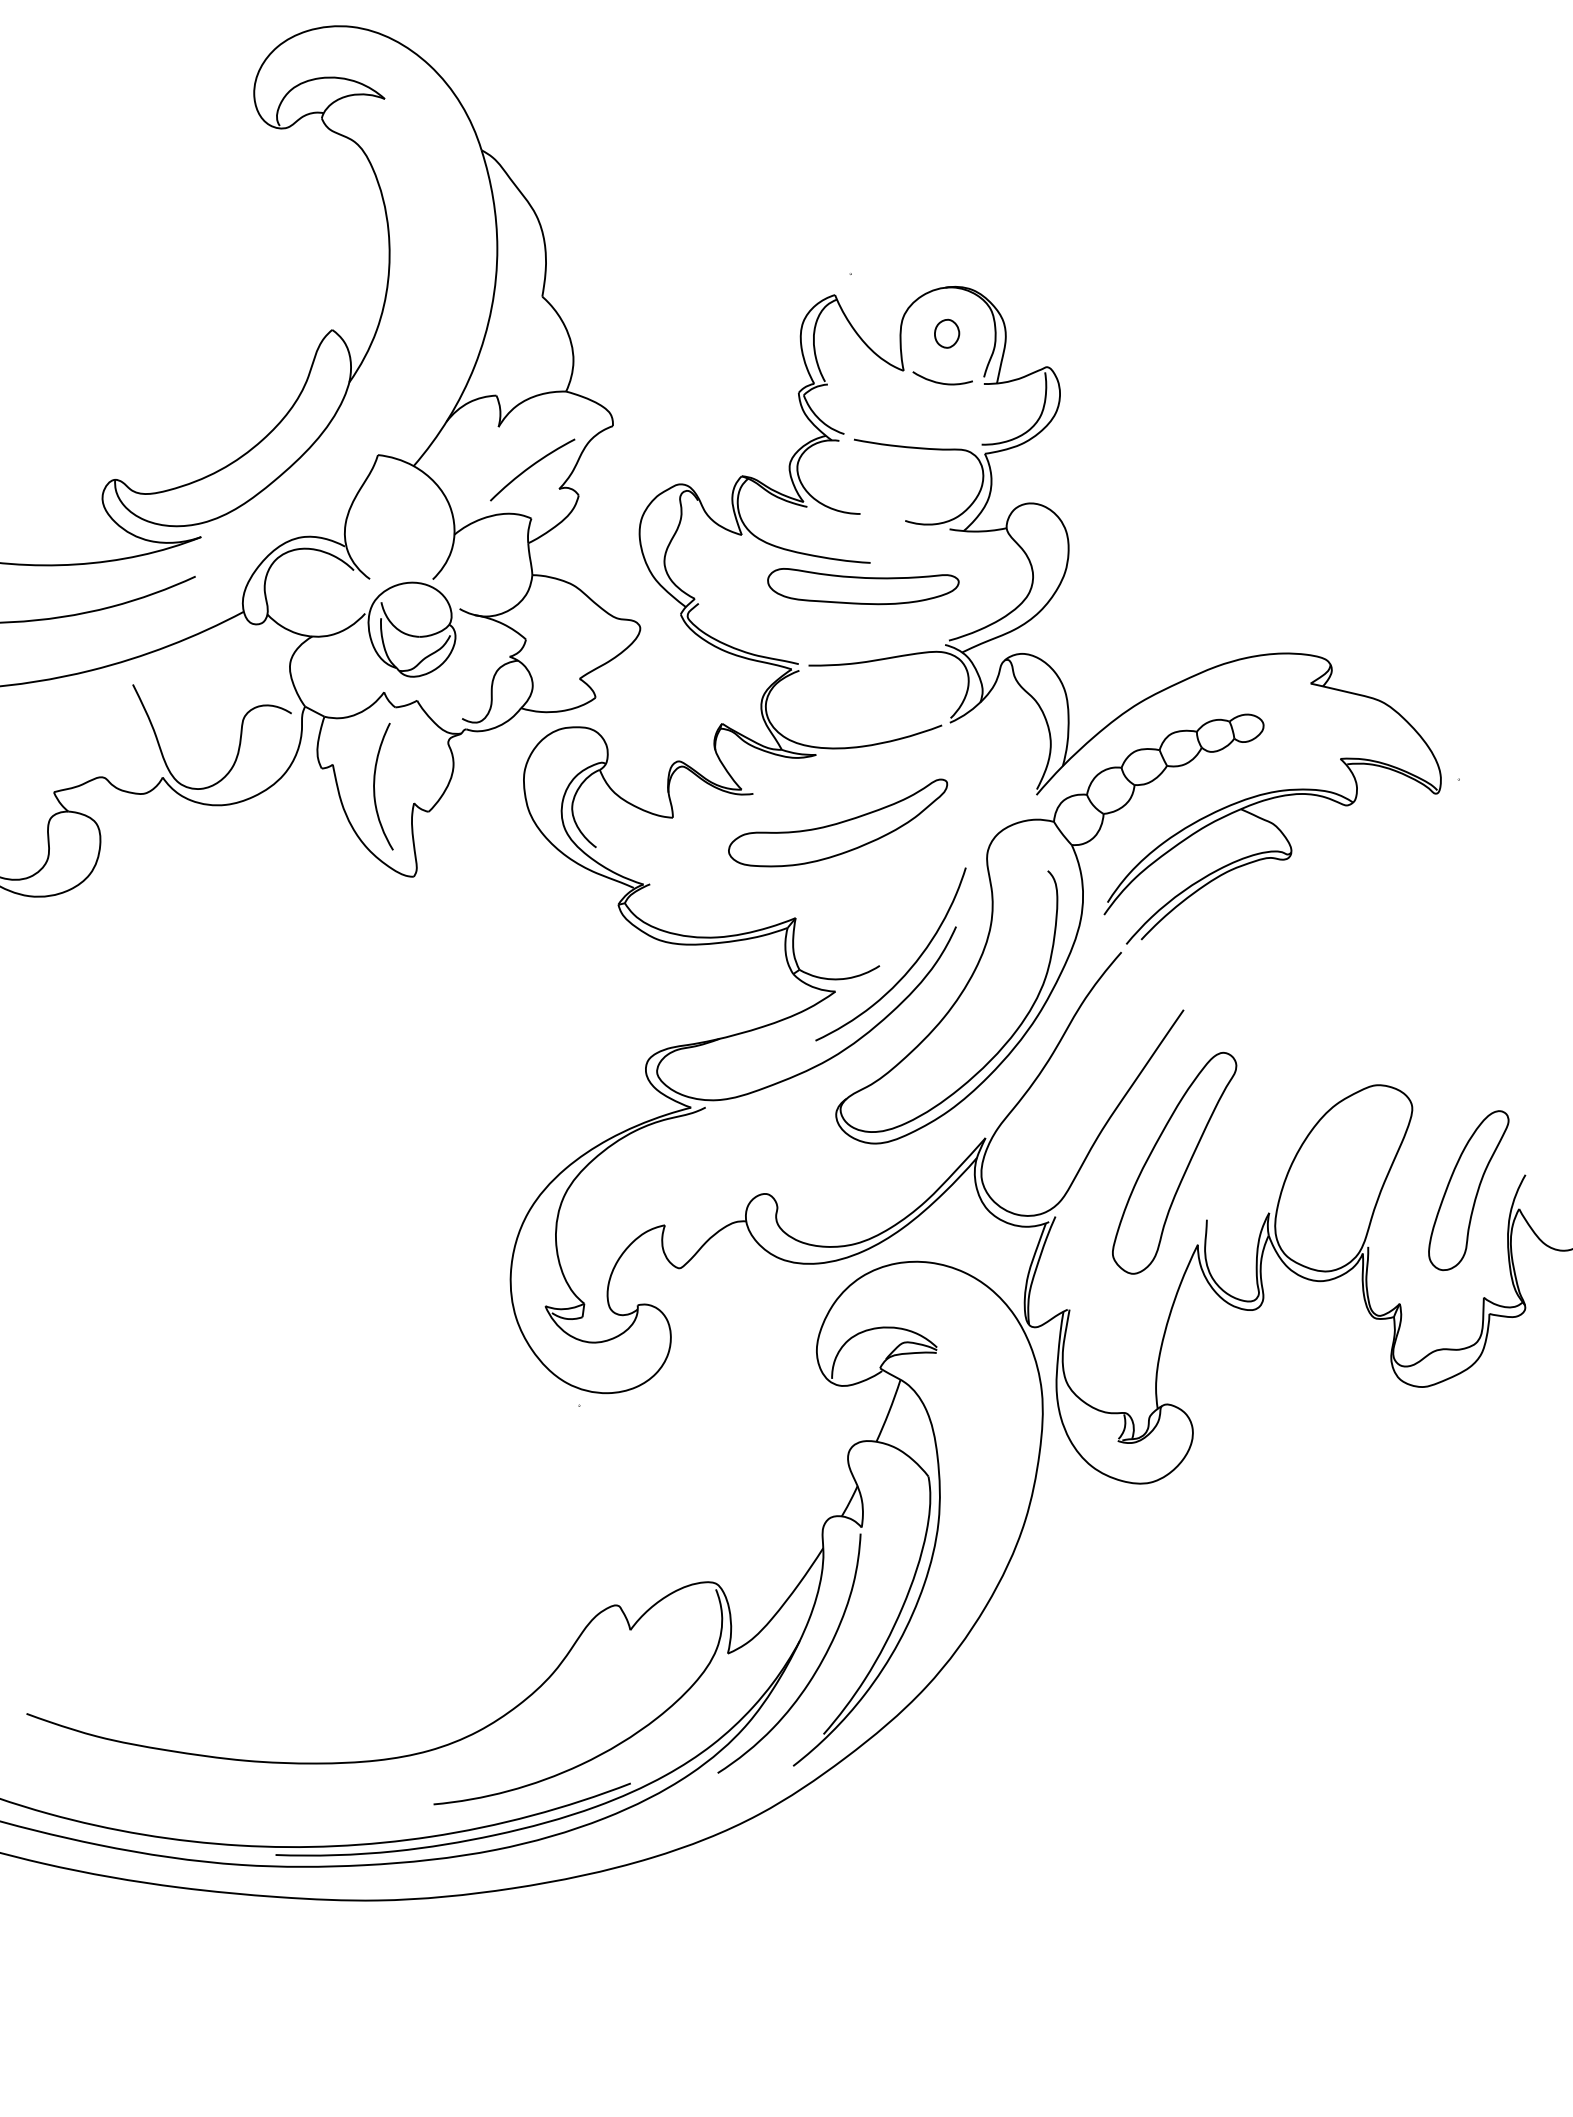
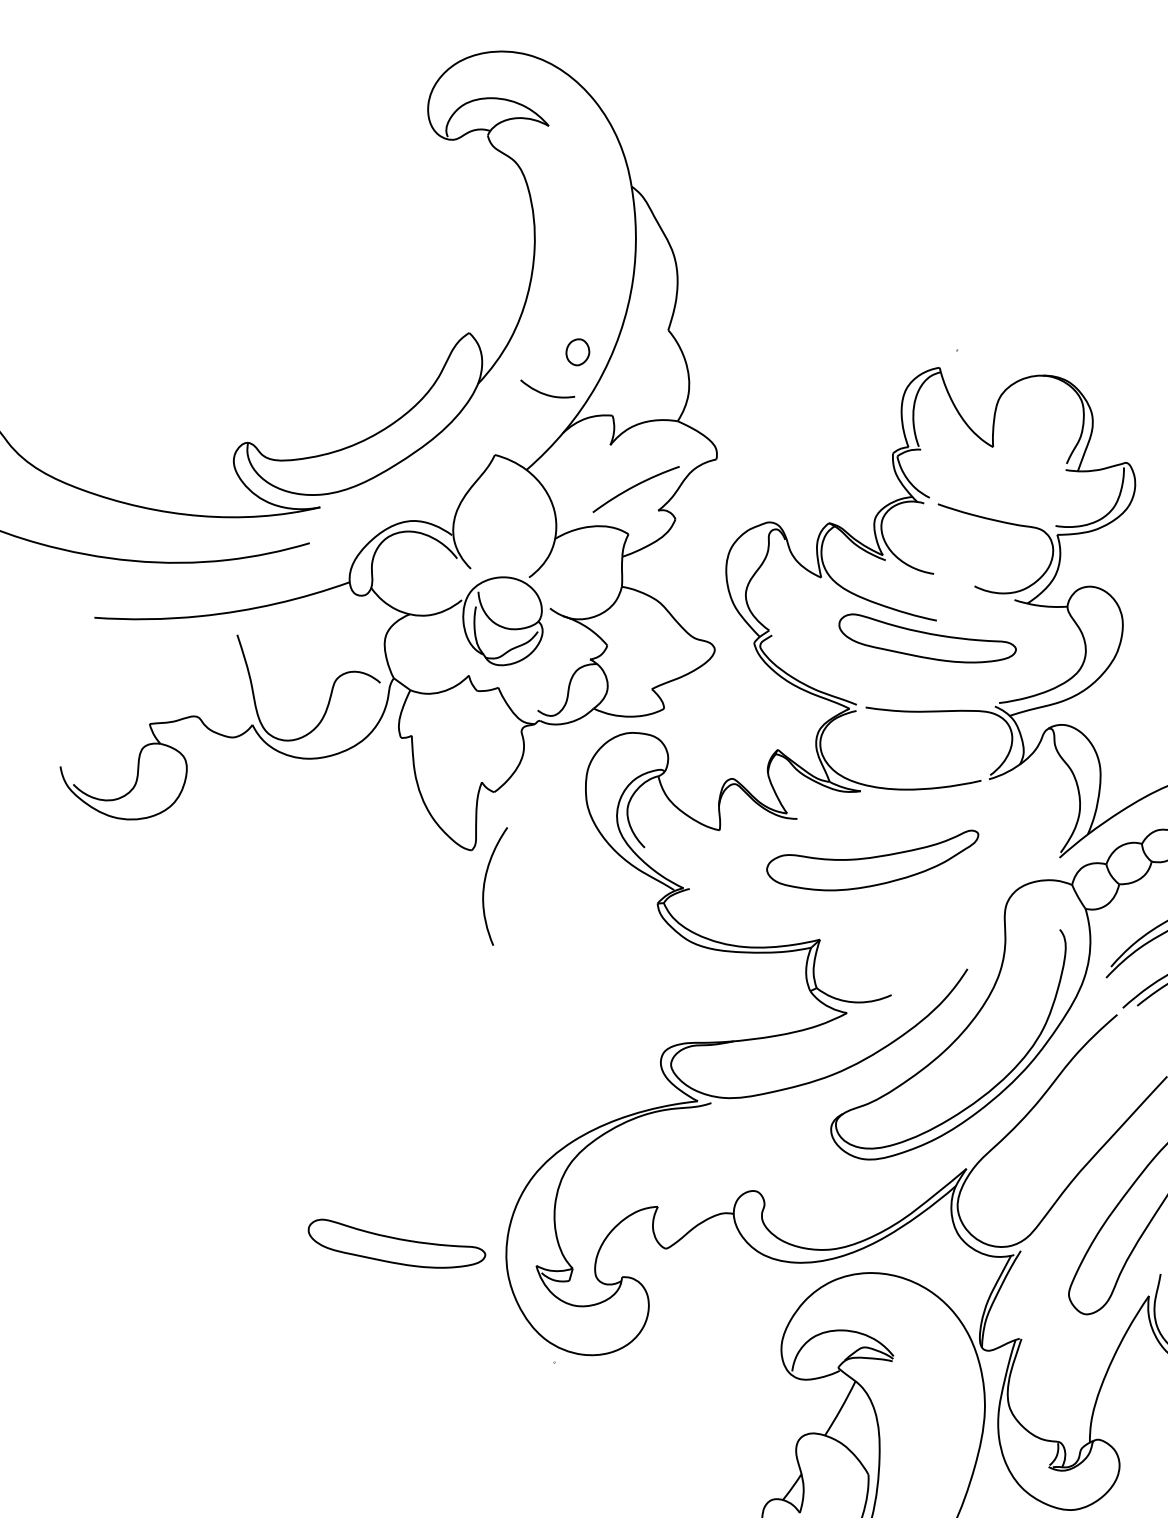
part: (947, 333) -> (578, 352), moved
curve: (942, 382) -> (546, 393), moved
curve: (375, 782) -> (486, 880), moved
curve: (907, 970) -> (916, 1003), removed
part: (394, 1307) -> (396, 1246), added

